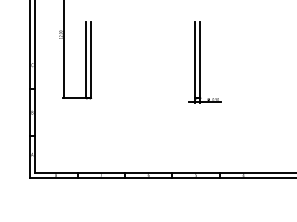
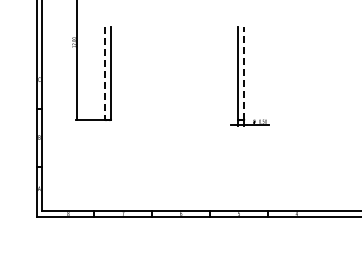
line: (200, 59) -> (244, 72), solid -> dashed
line: (86, 60) -> (105, 73), solid -> dashed

